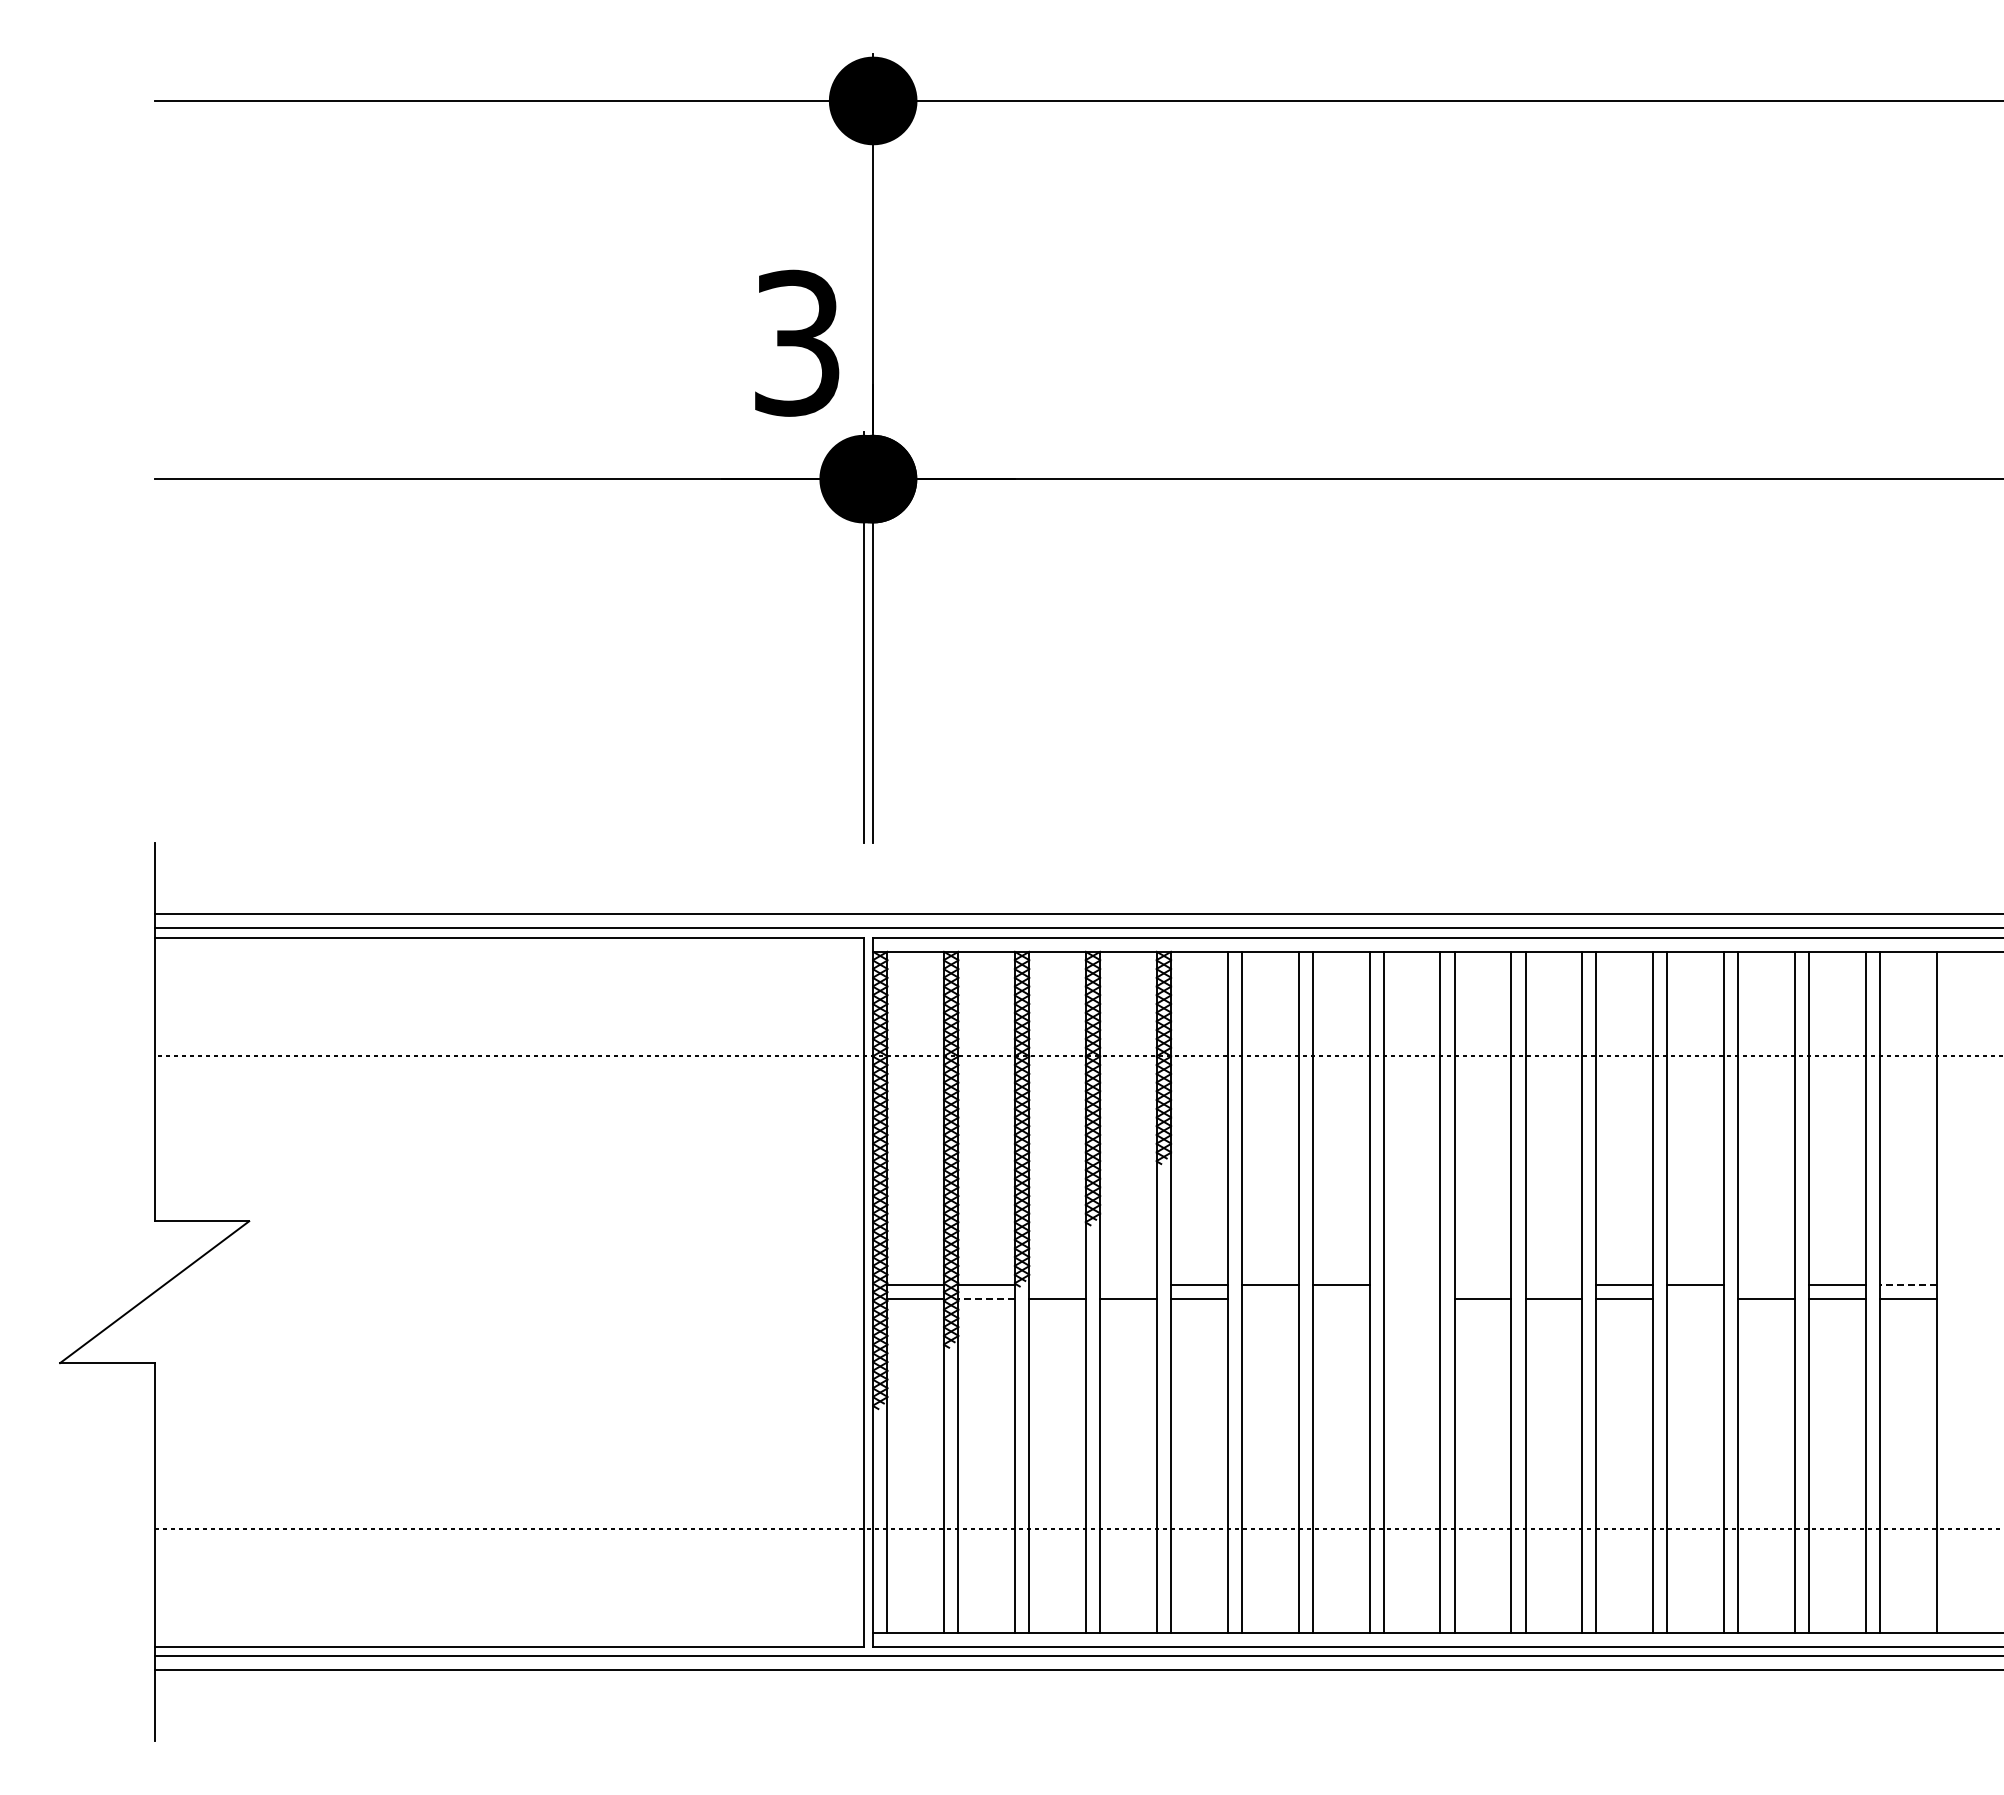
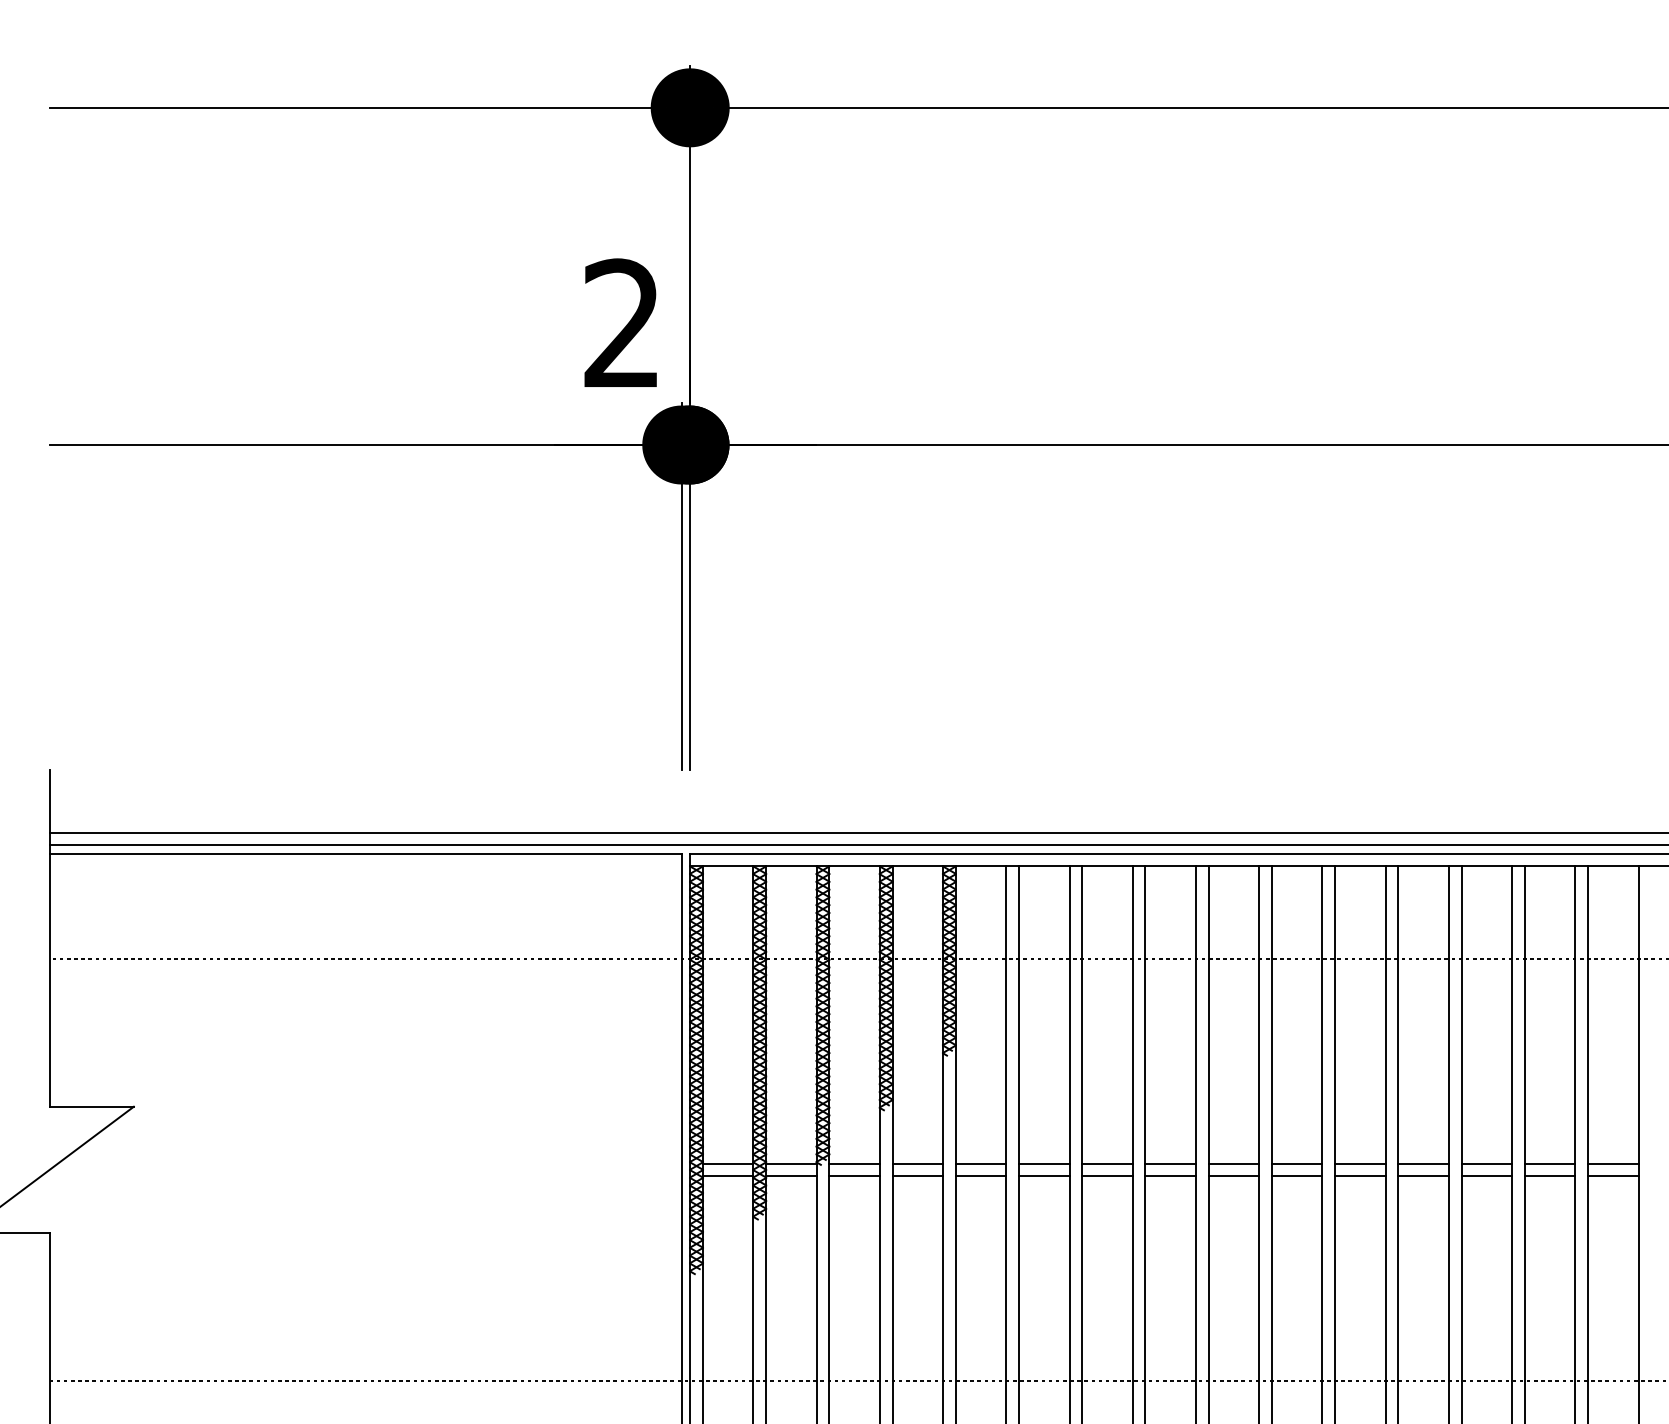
text: (796, 342) -> (621, 323), 3 -> 2
line: (1057, 1285) -> (854, 1163), added
line: (1128, 1285) -> (917, 1163), added
line: (1411, 1285) -> (1170, 1163), added
line: (1482, 1285) -> (1233, 1163), added
line: (1553, 1285) -> (1296, 1163), added
line: (1766, 1285) -> (1486, 1163), added
line: (1907, 1285) -> (1612, 1163), dashed -> solid
line: (986, 1299) -> (791, 1176), dashed -> solid
line: (1269, 1299) -> (1043, 1176), added
line: (1340, 1299) -> (1106, 1176), added
line: (1411, 1299) -> (1170, 1176), added
line: (1695, 1299) -> (1423, 1176), added

